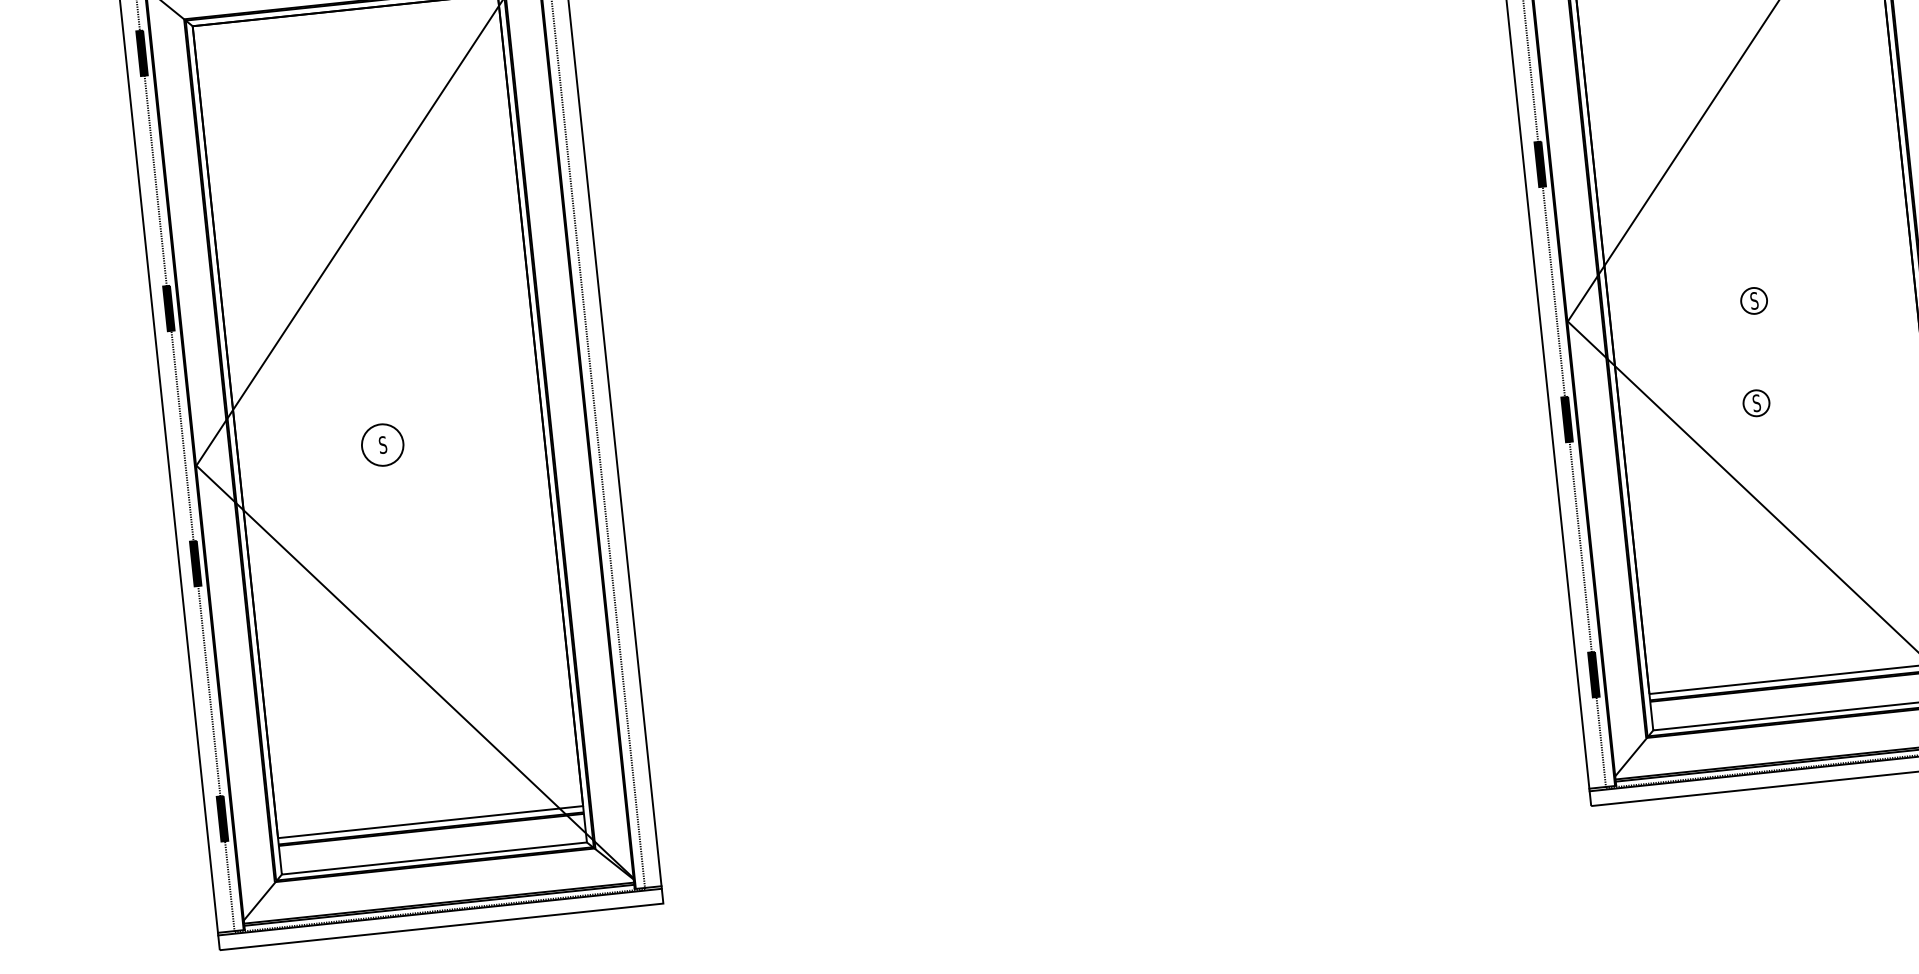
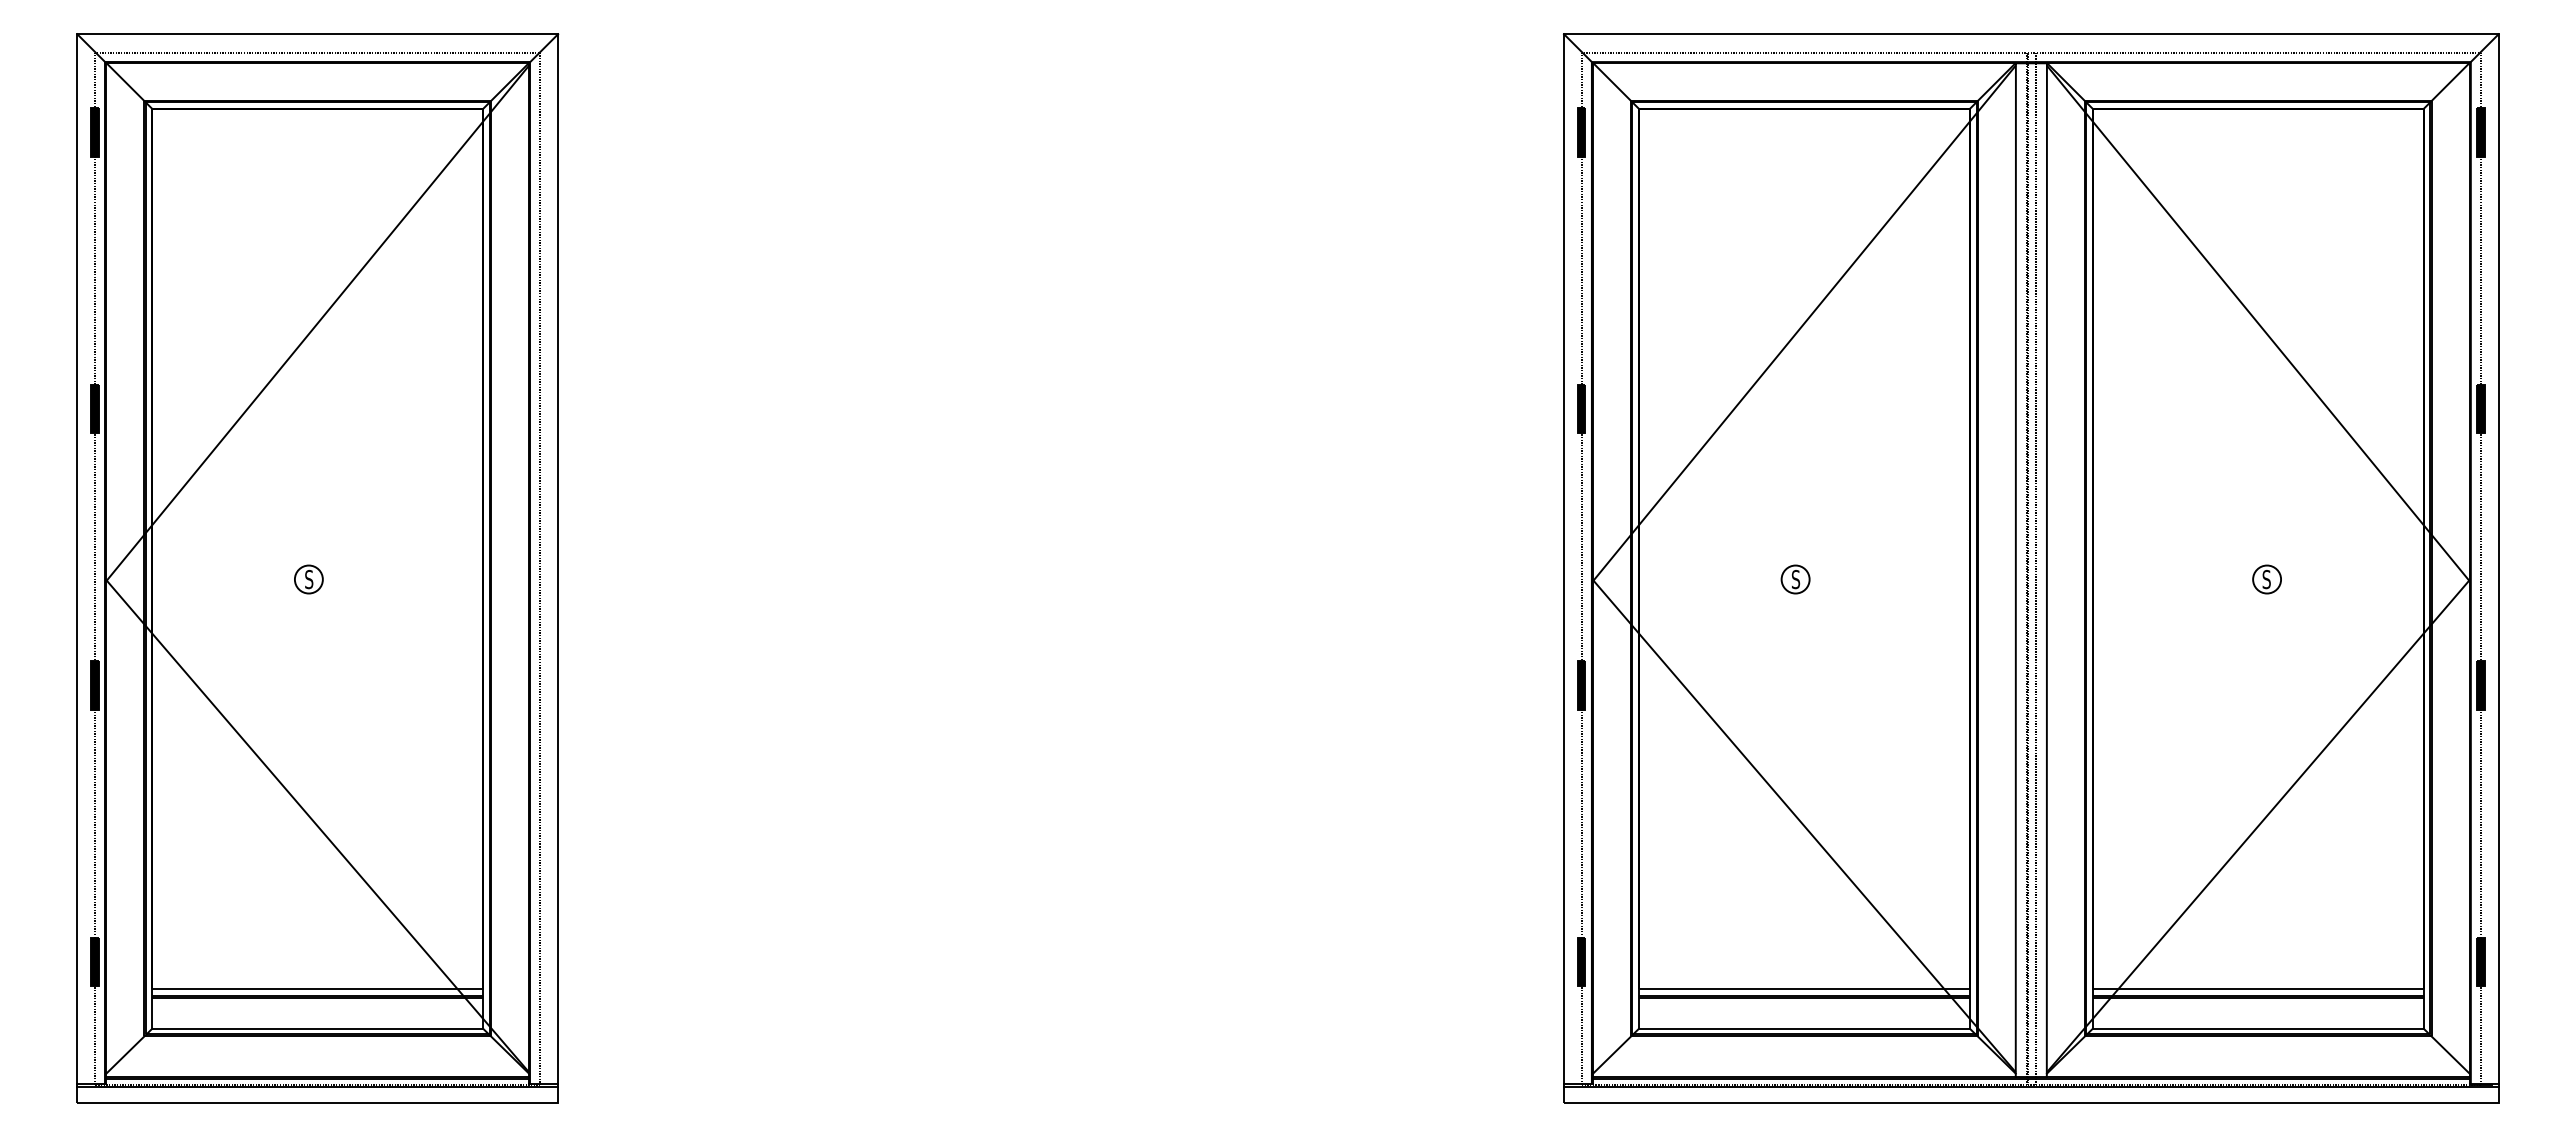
part: (1756, 403) -> (1786, 689), removed
circle: (382, 445) -> (308, 579), size x0.62

